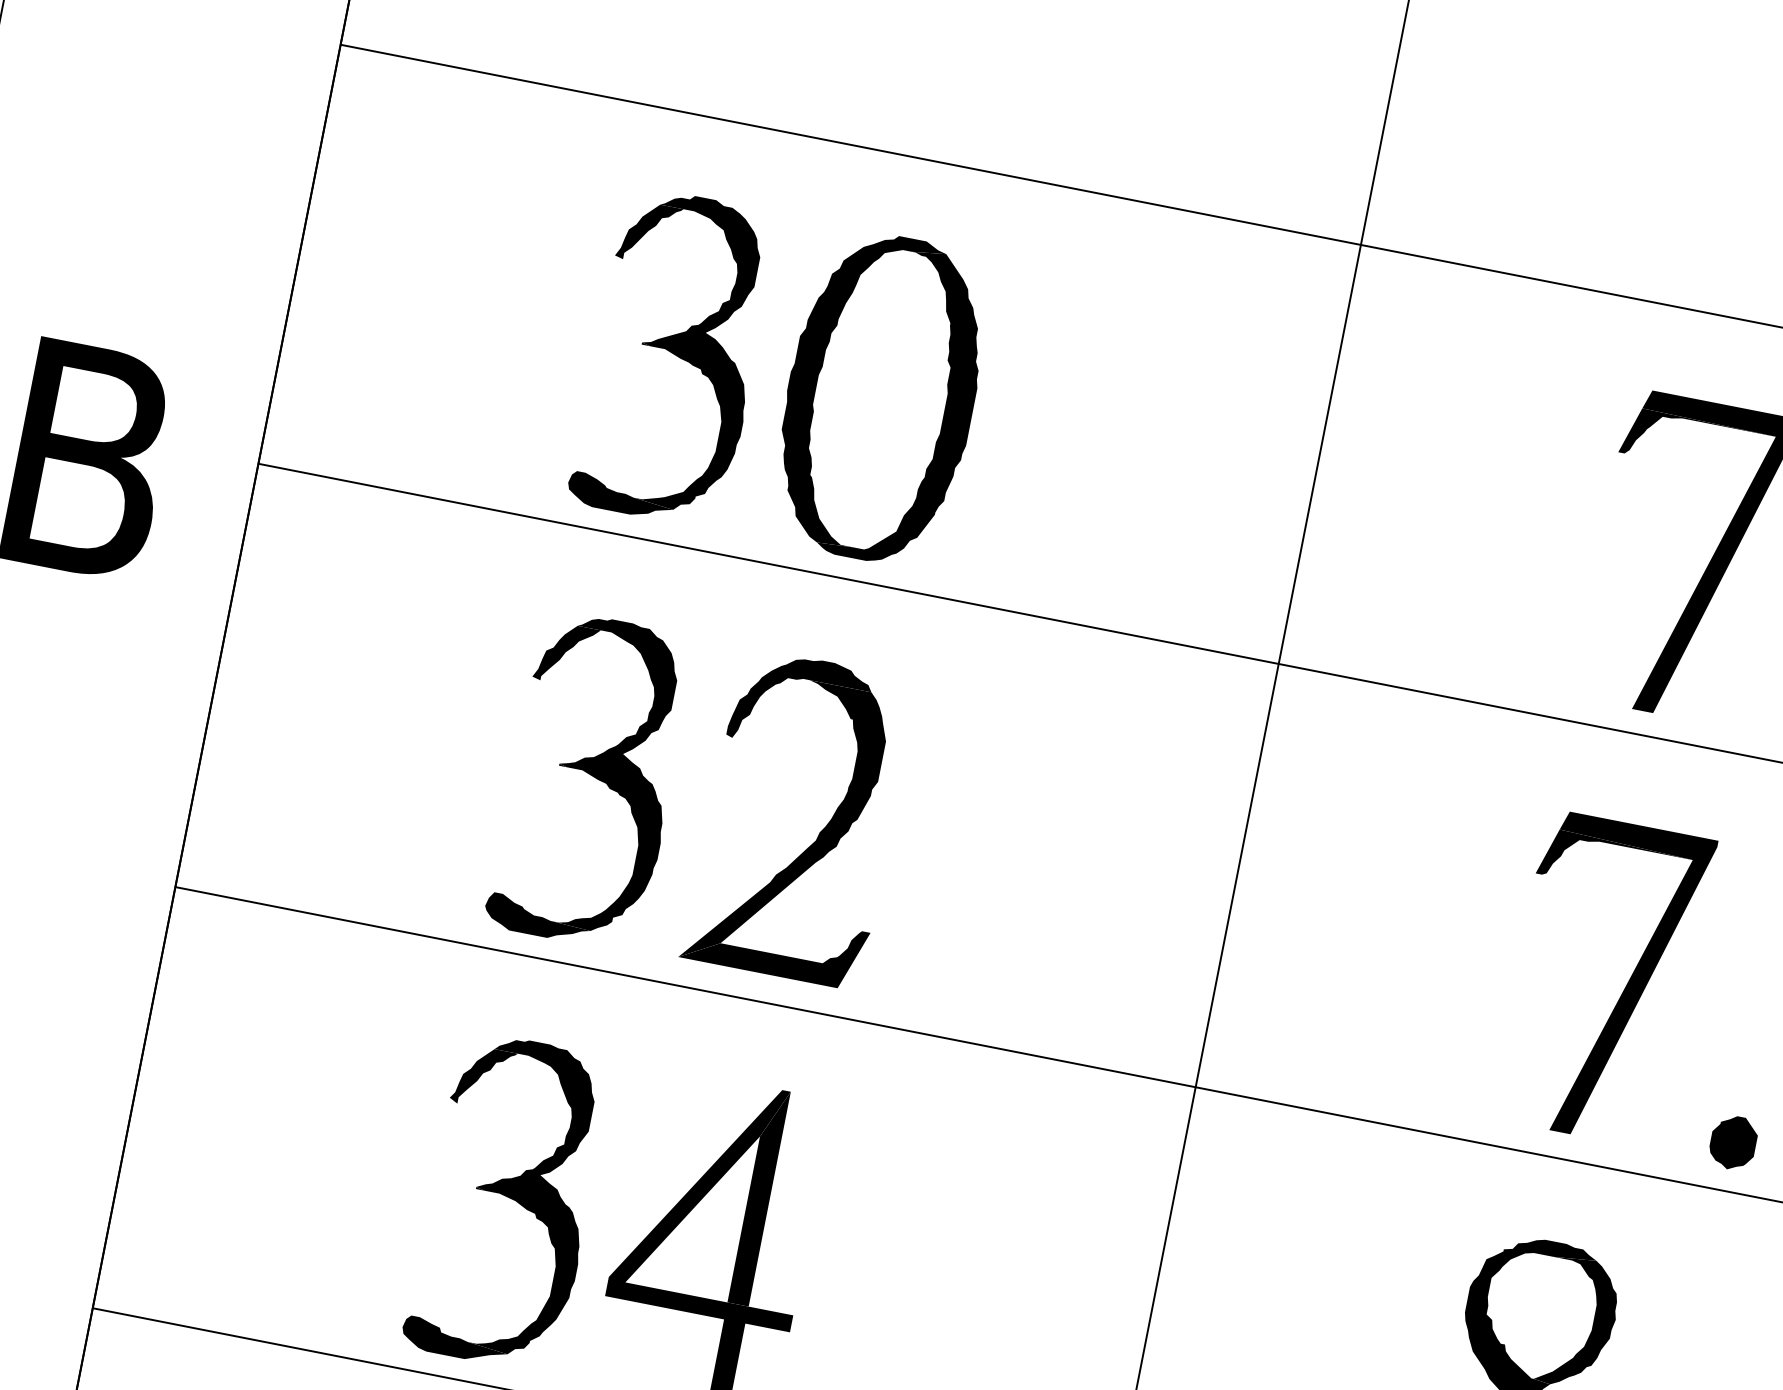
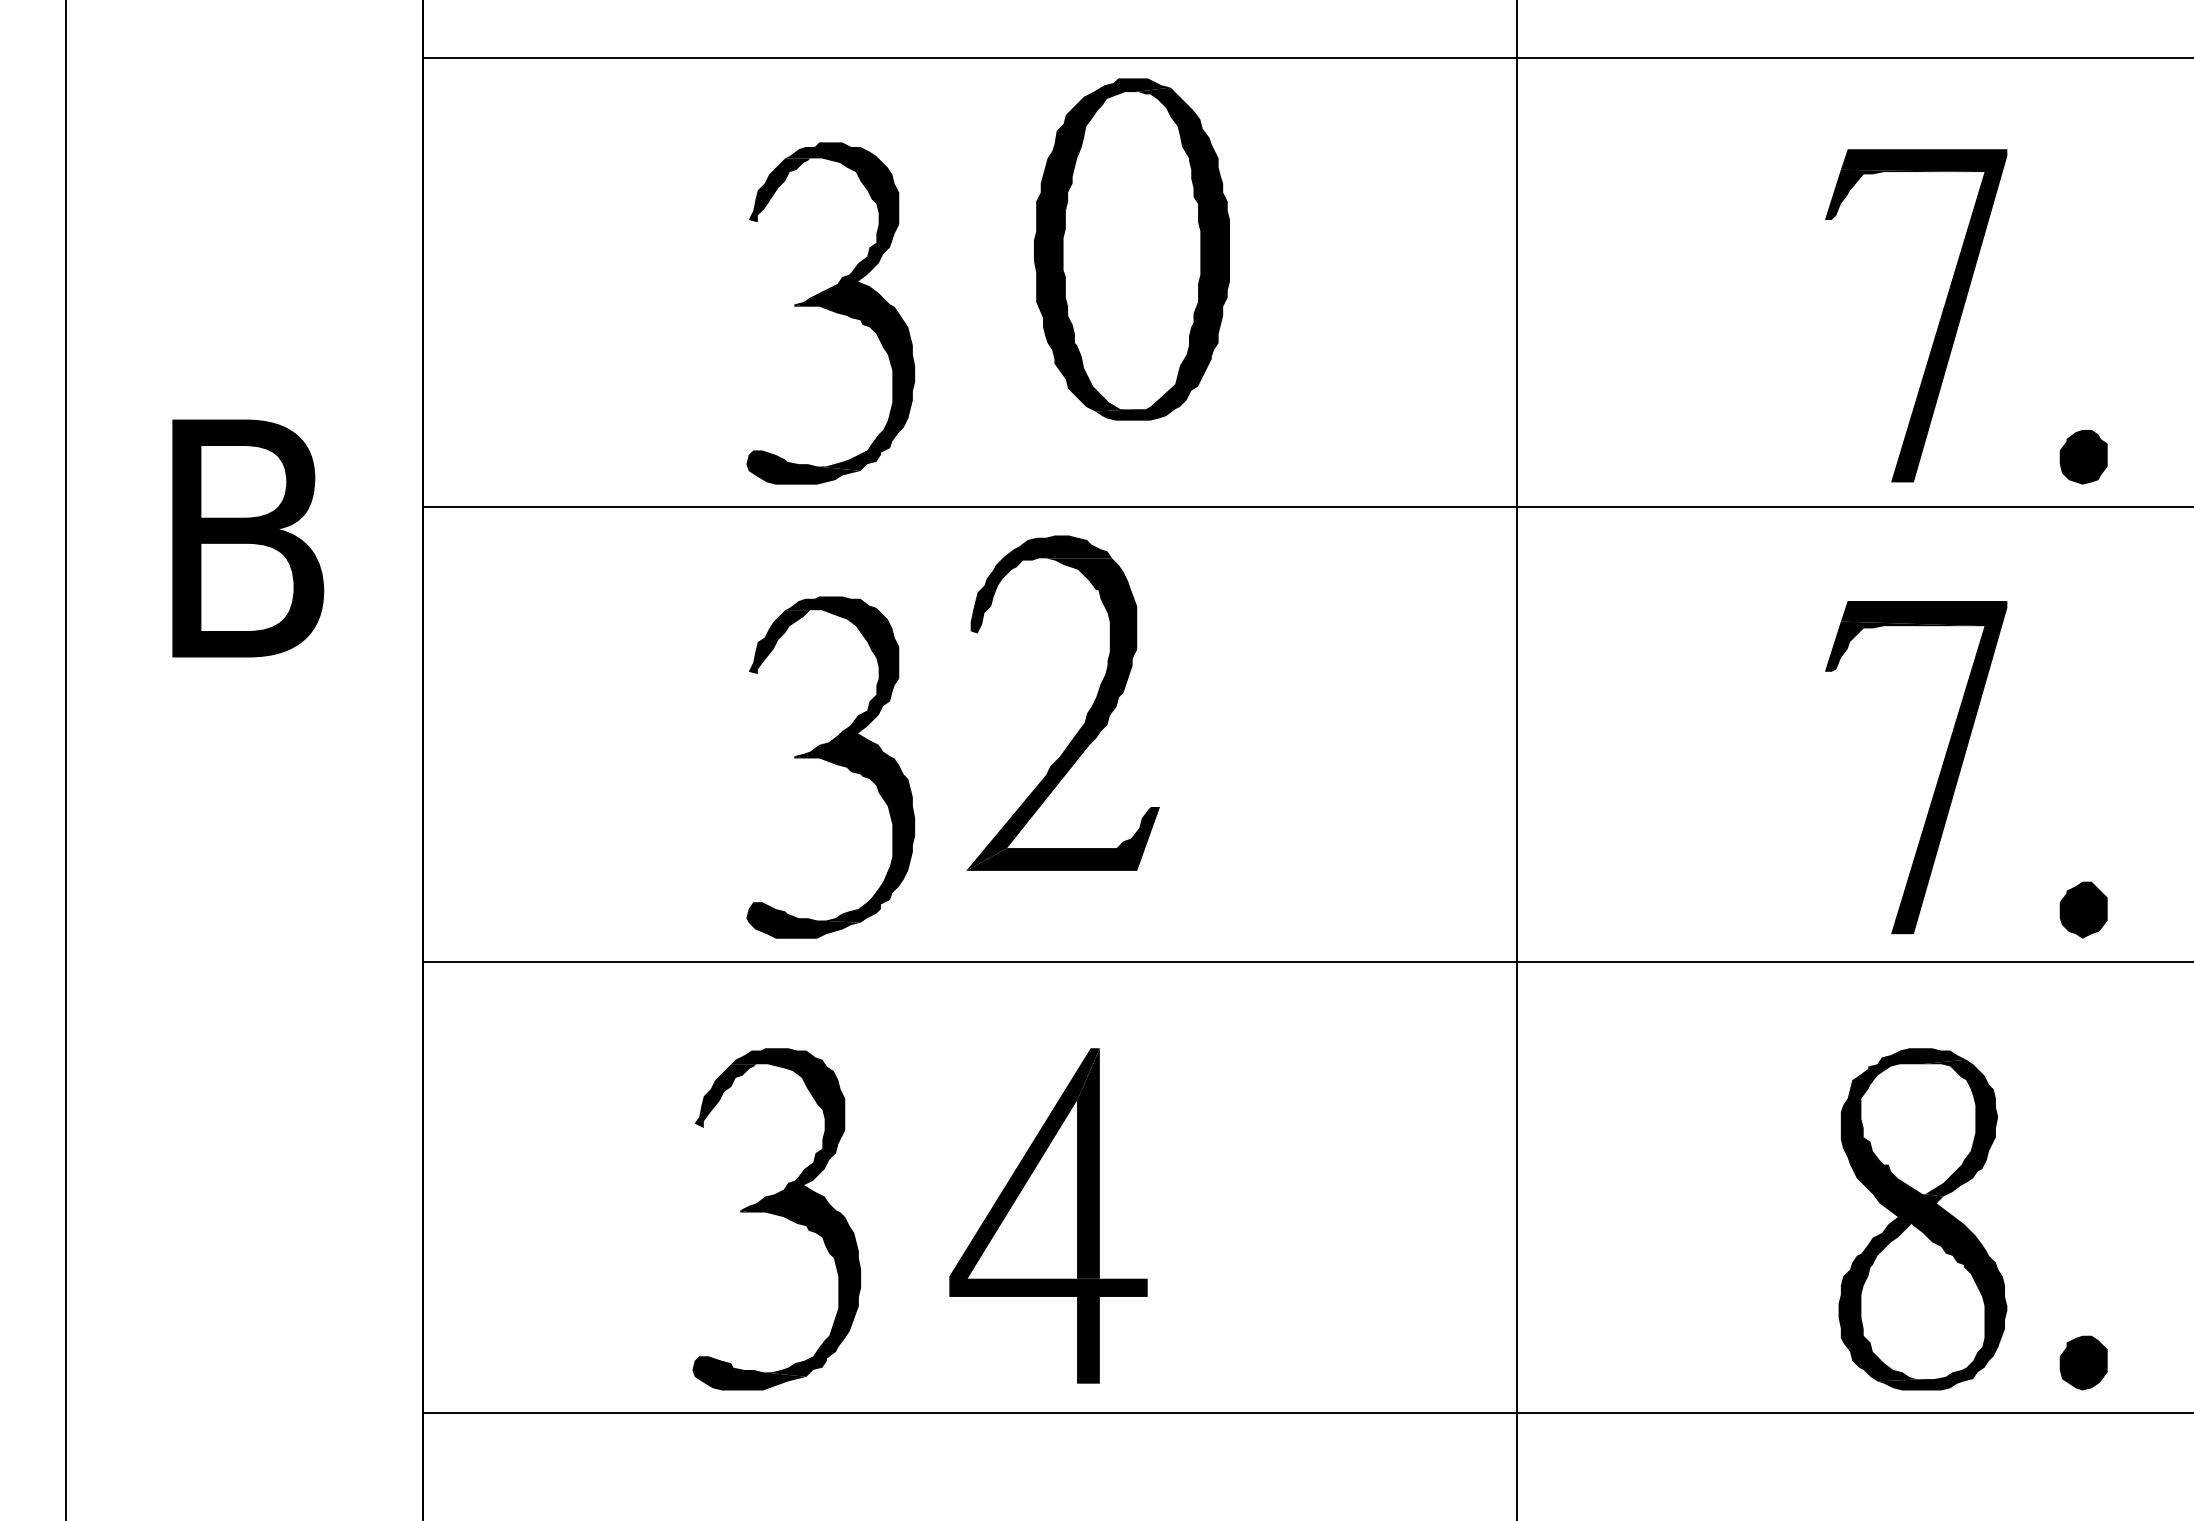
part: (880, 397) -> (1131, 249), moved
part: (818, 833) -> (1086, 714), moved
part: (508, 1202) -> (776, 1219), moved

